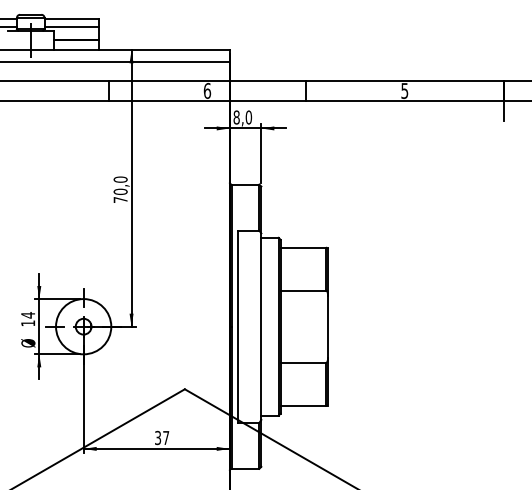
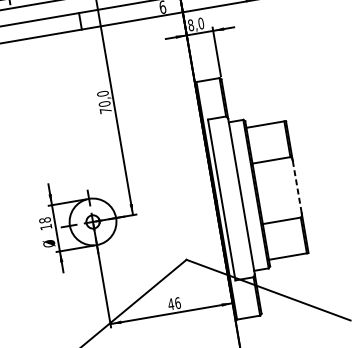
text: (28, 315) -> (45, 220), 14 -> 18
line: (328, 327) -> (297, 187), solid -> dashed
text: (161, 437) -> (173, 303), 37 -> 46

